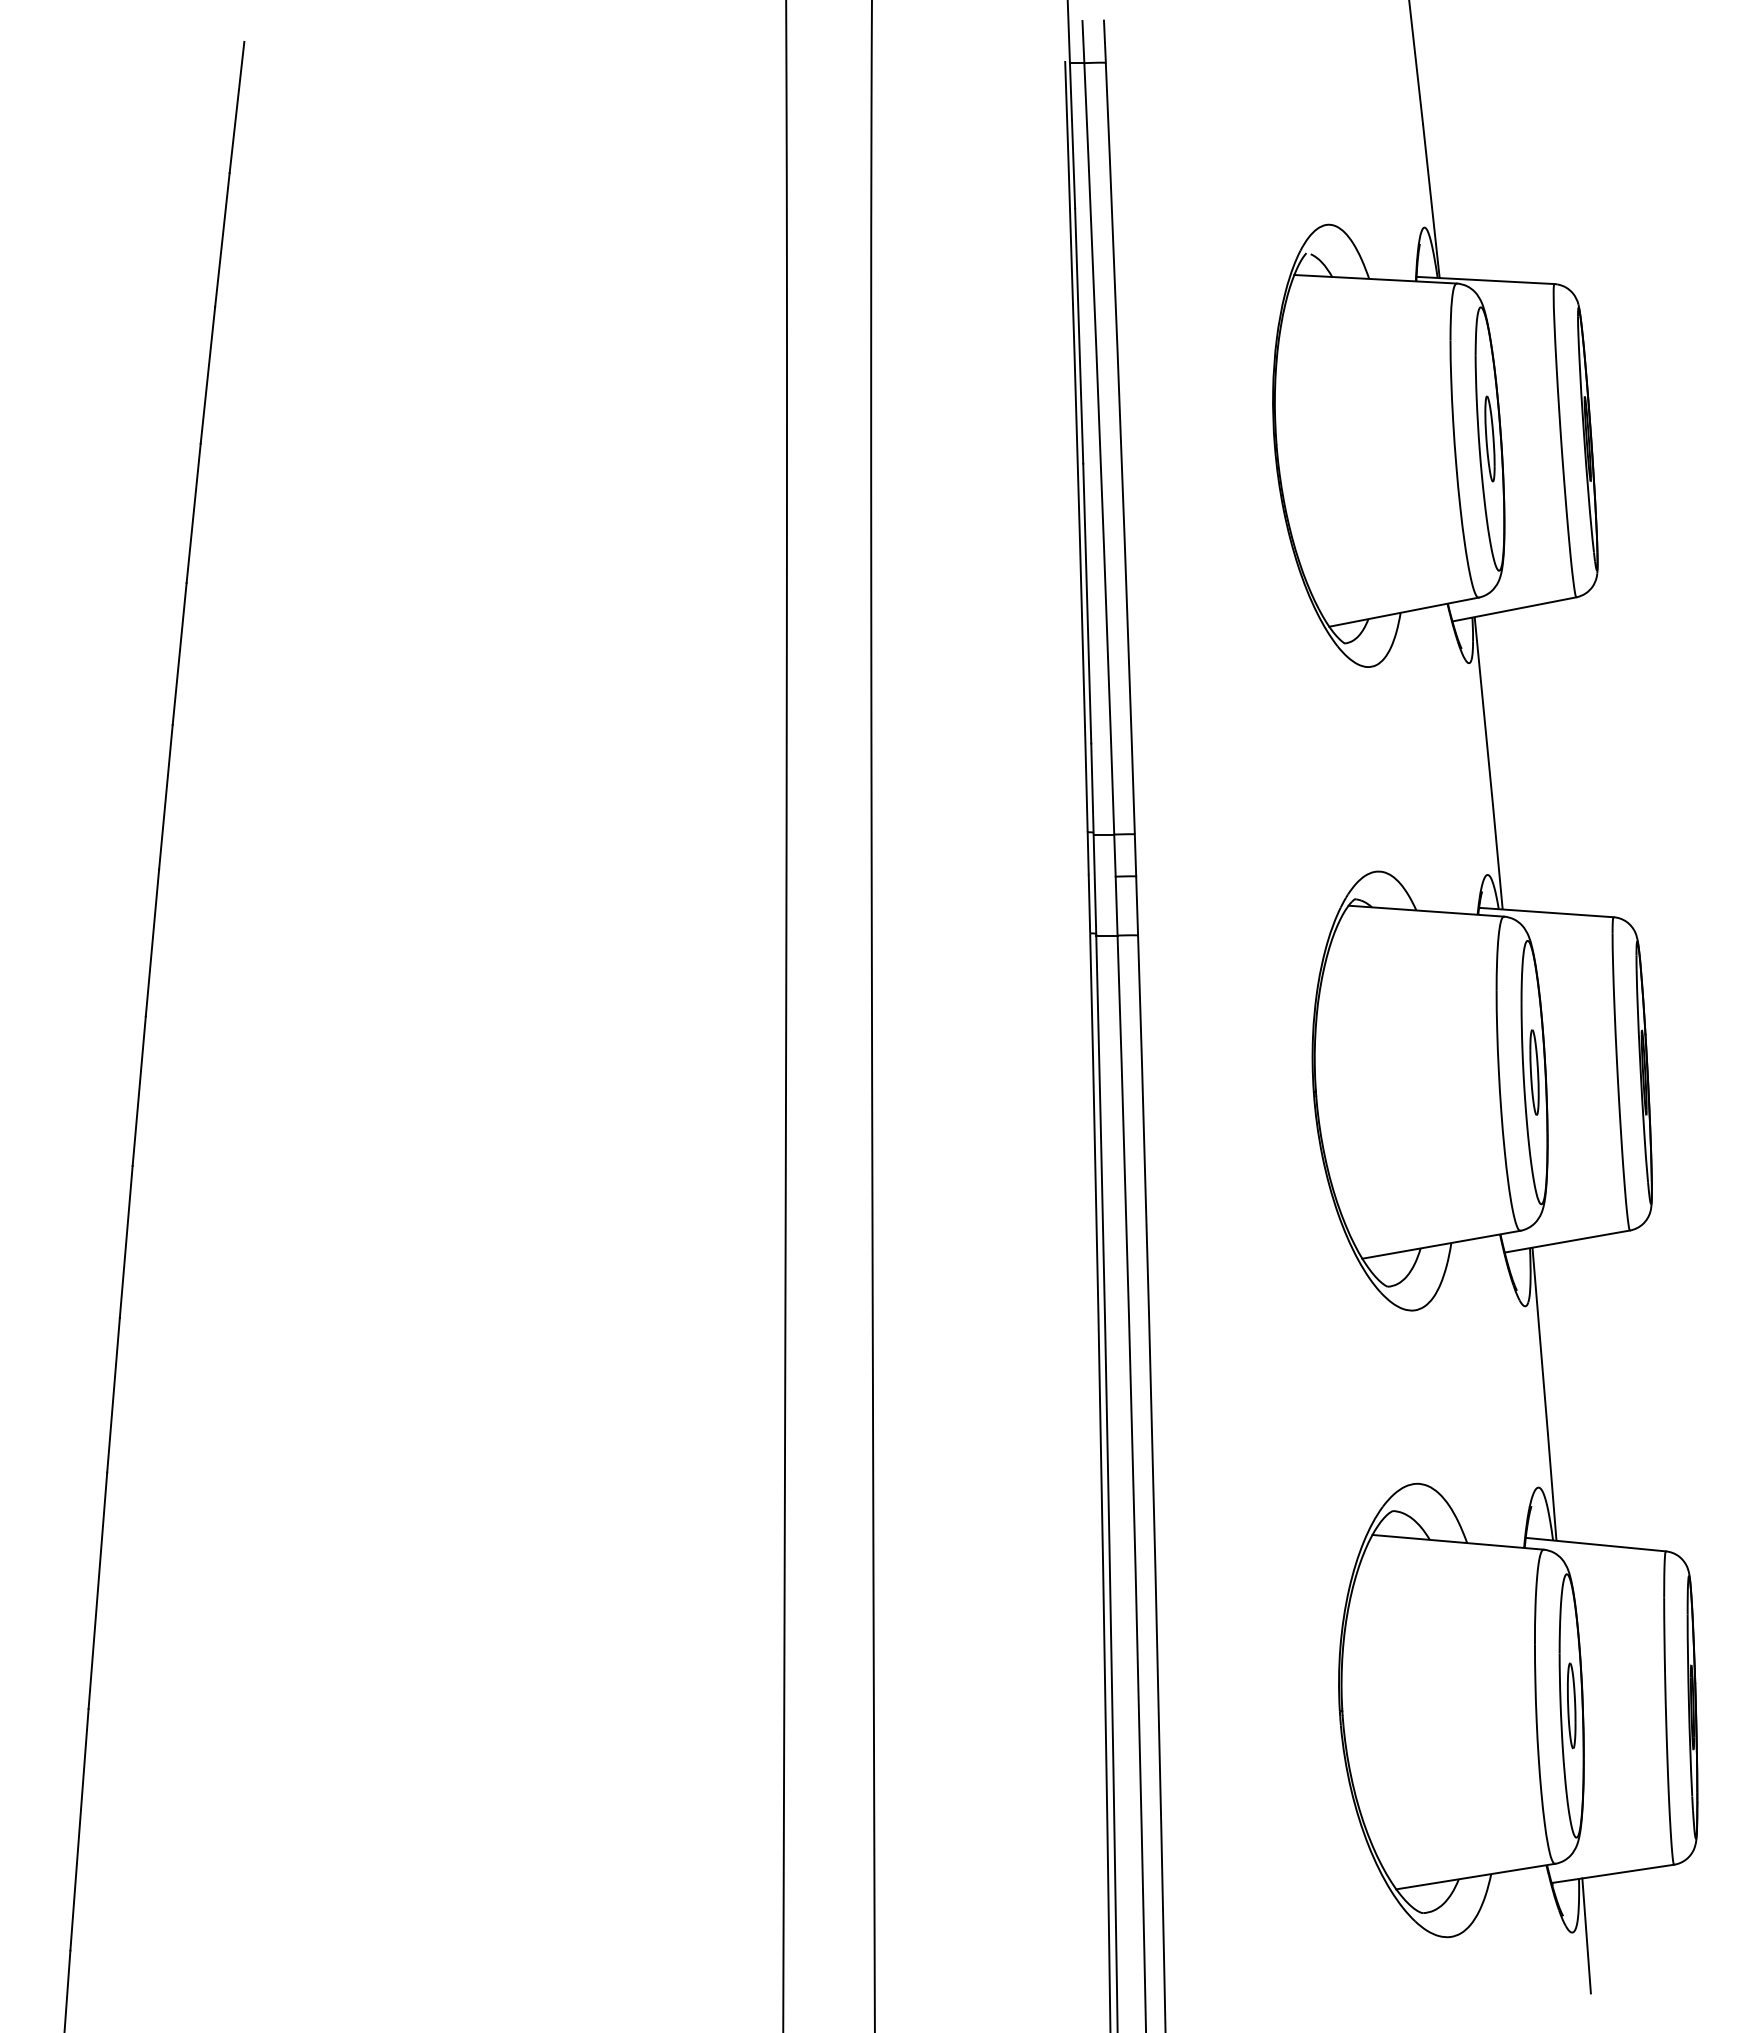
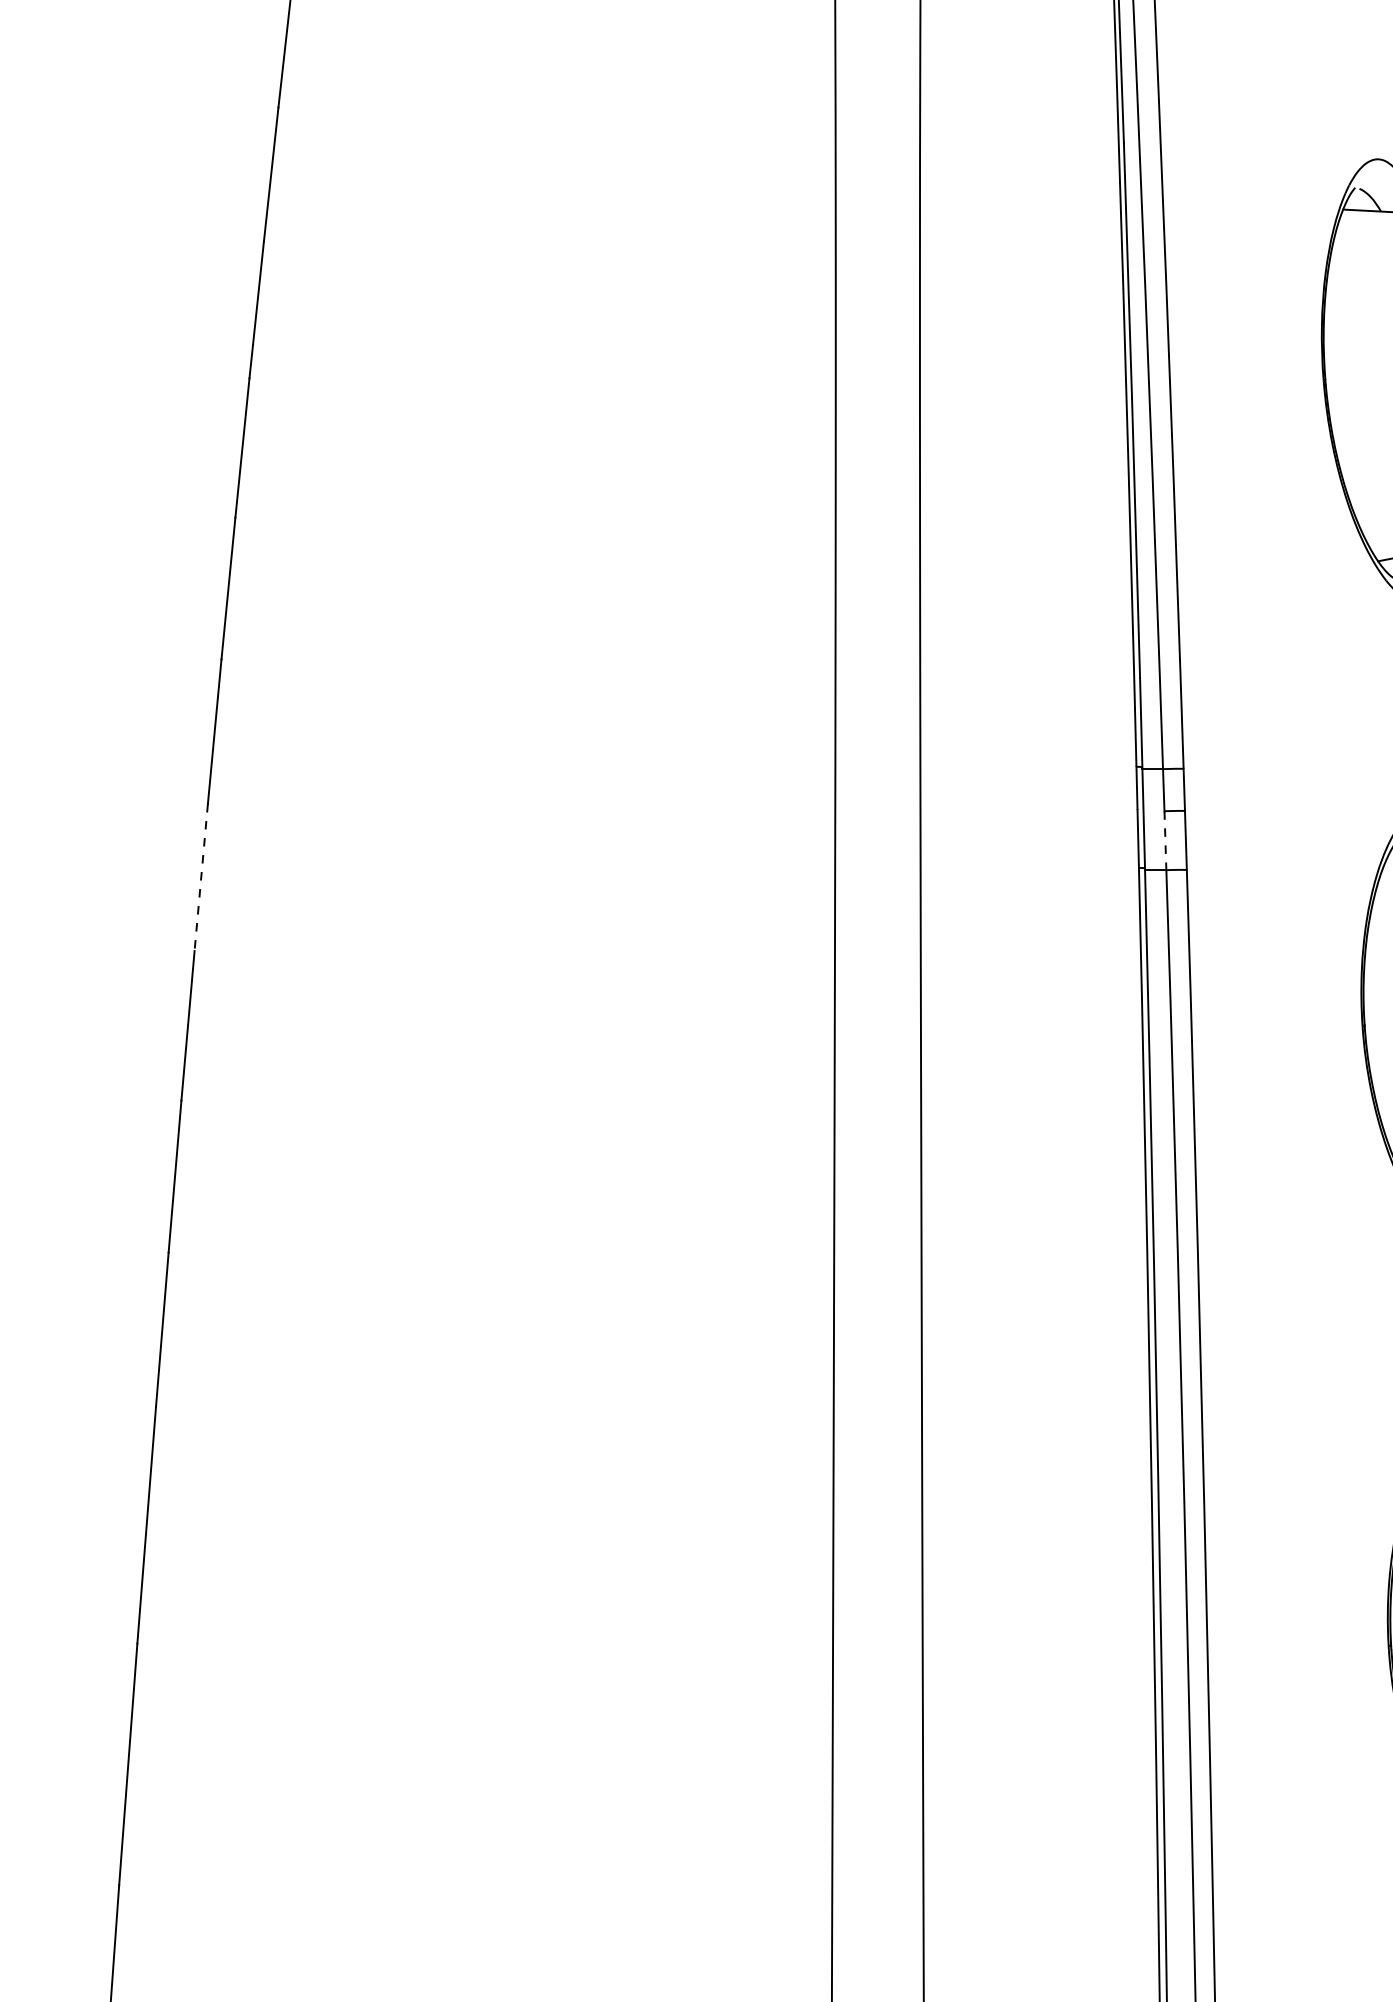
line: (1116, 906) -> (1165, 841), solid -> dashed
line: (152, 942) -> (201, 877), solid -> dashed

